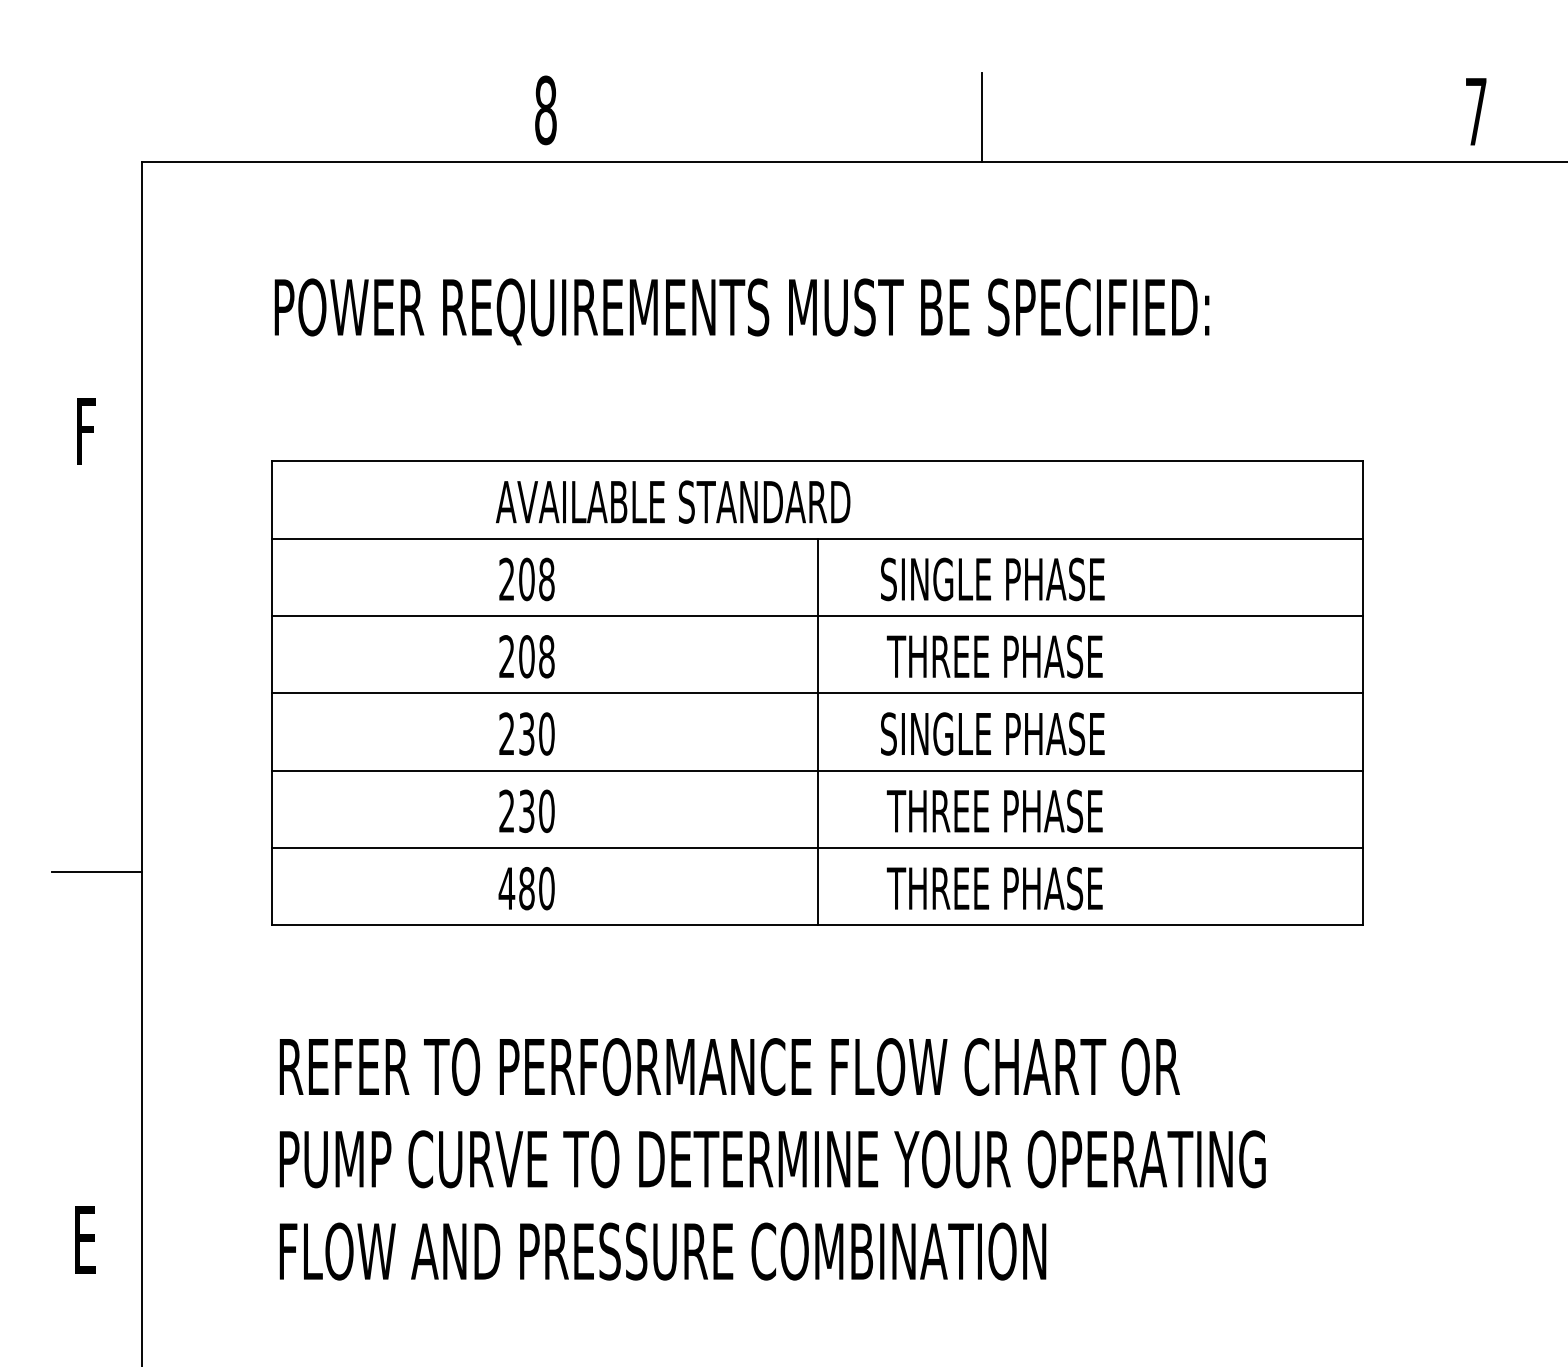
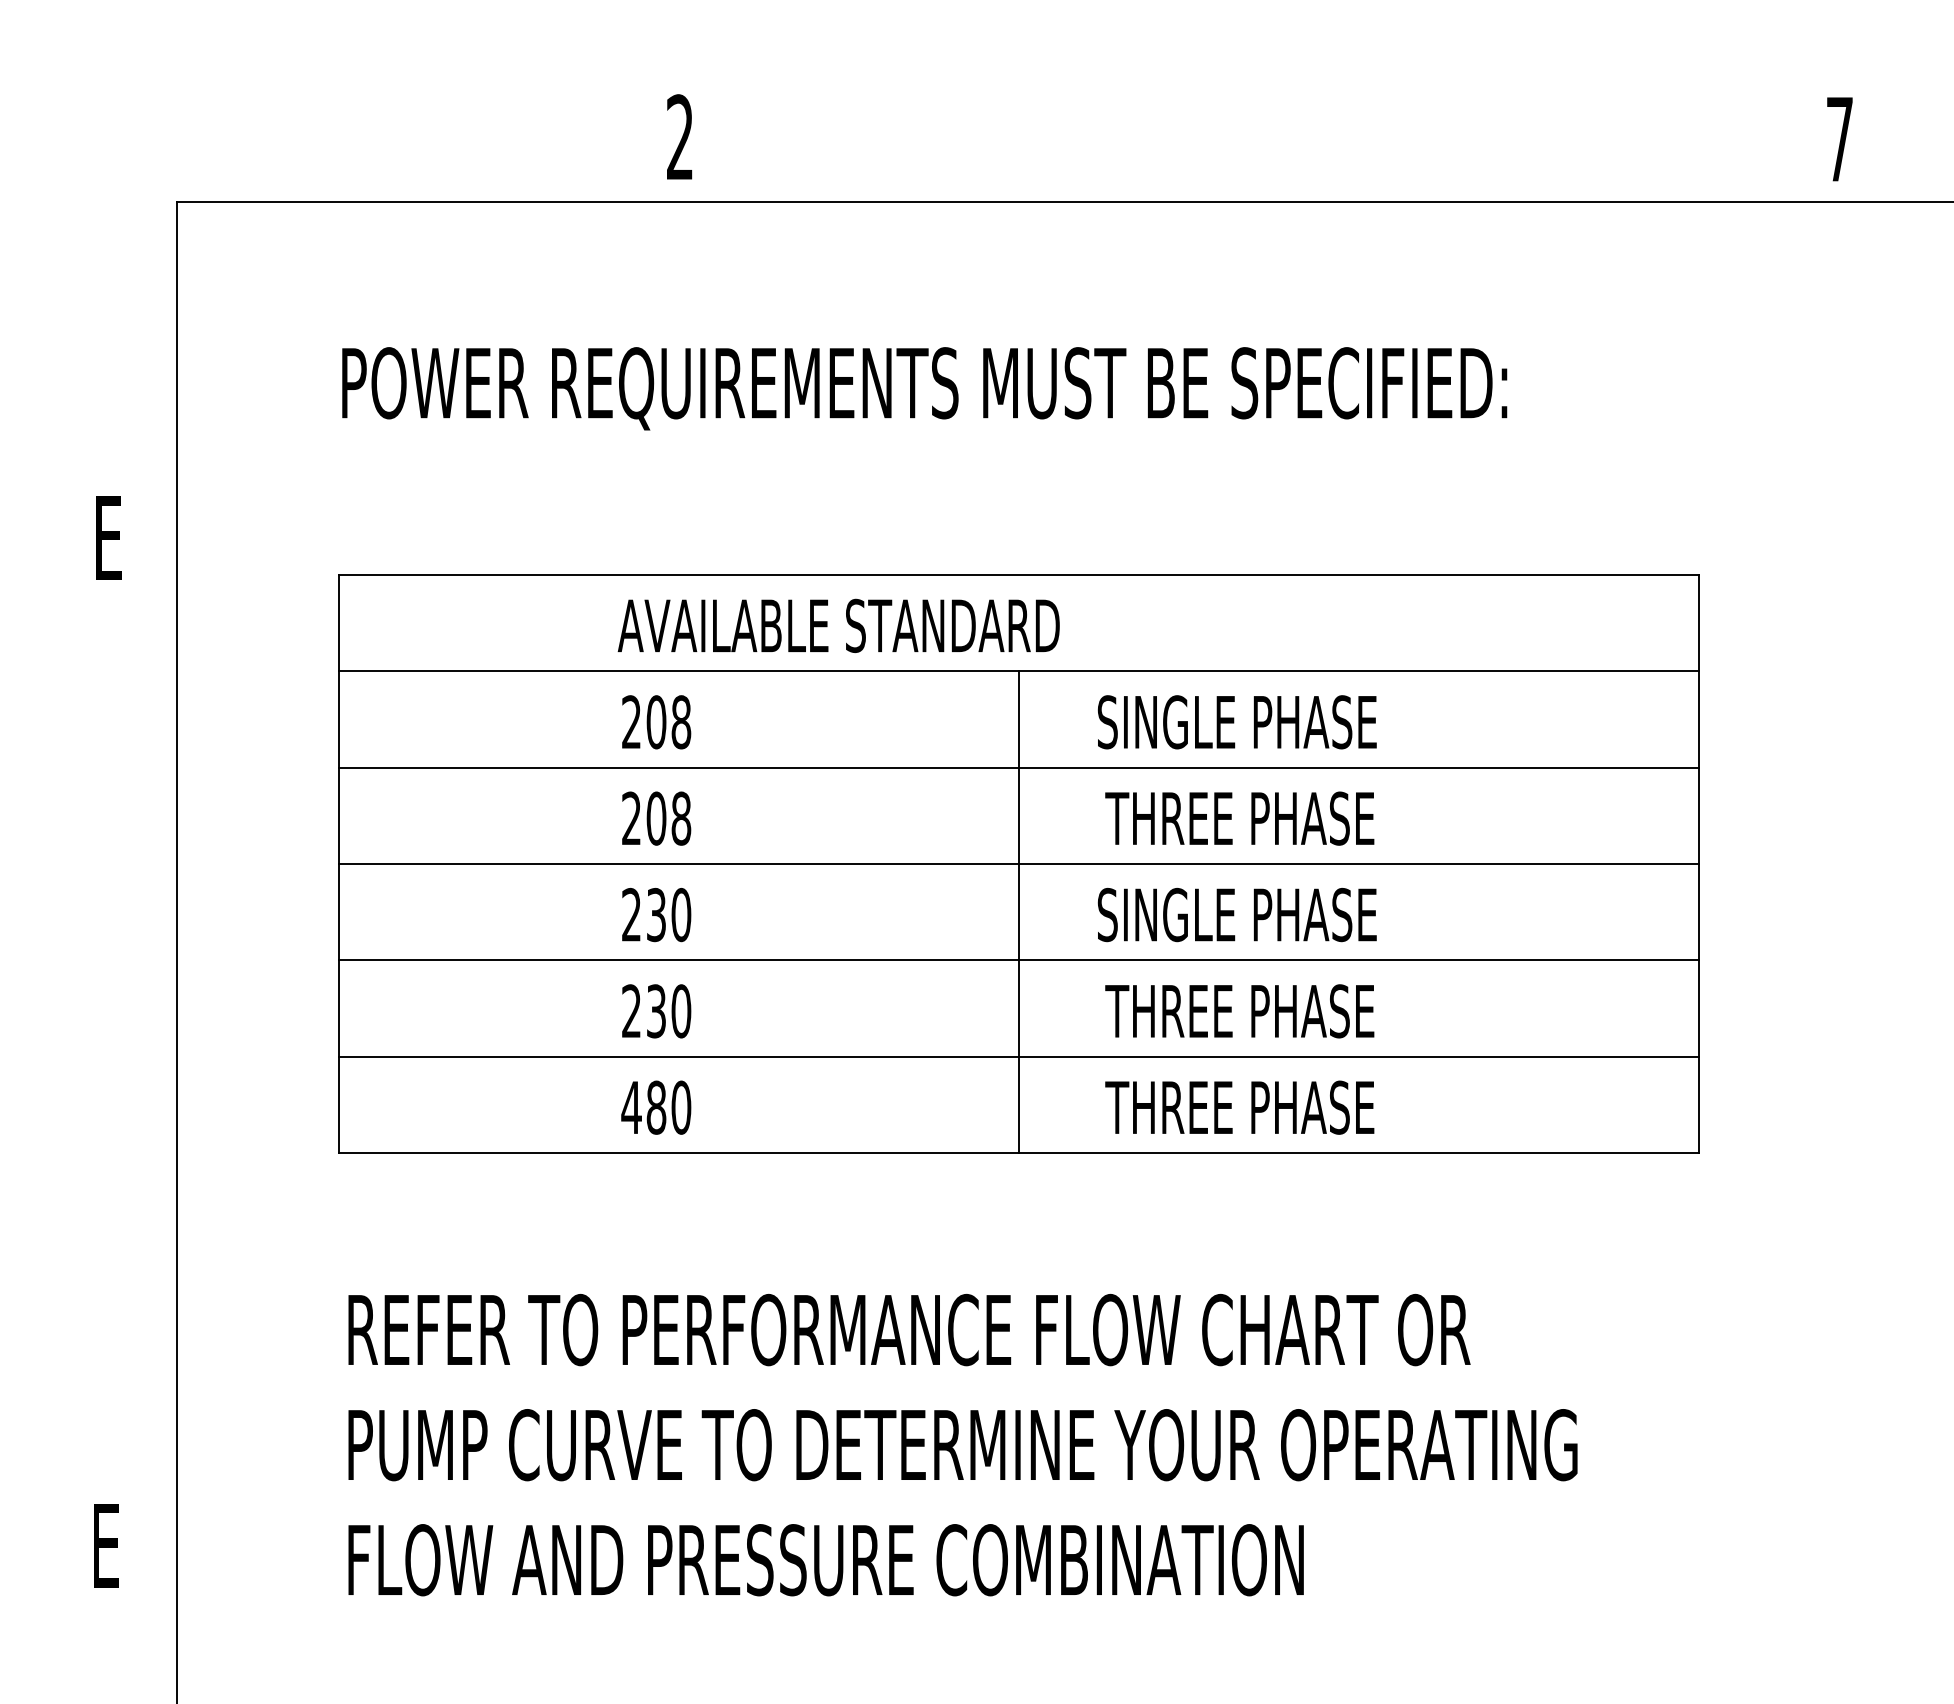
text: (545, 110) -> (679, 137), 8 -> 2
line: (981, 117) -> (1223, 146), removed
text: (89, 431) -> (111, 537), F -> E
line: (96, 871) -> (120, 1086), removed

